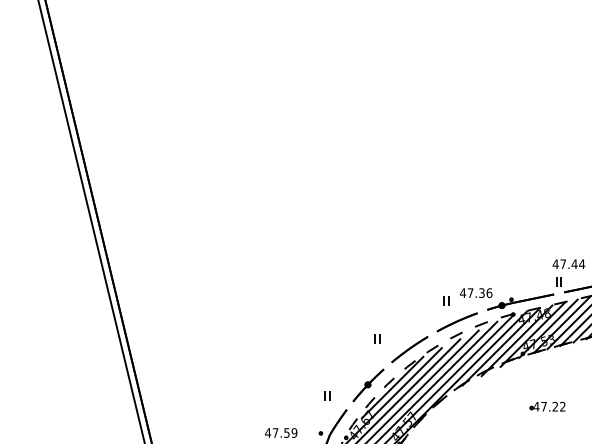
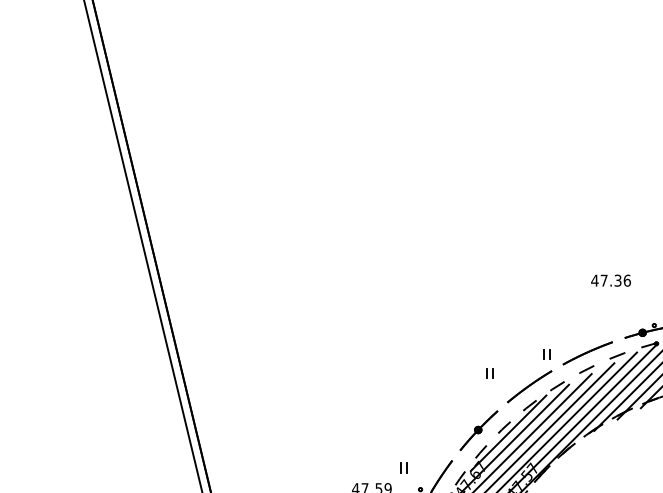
text: (476, 292) -> (611, 279), moved
part: (446, 300) -> (546, 353), moved
part: (327, 395) -> (404, 467), moved

